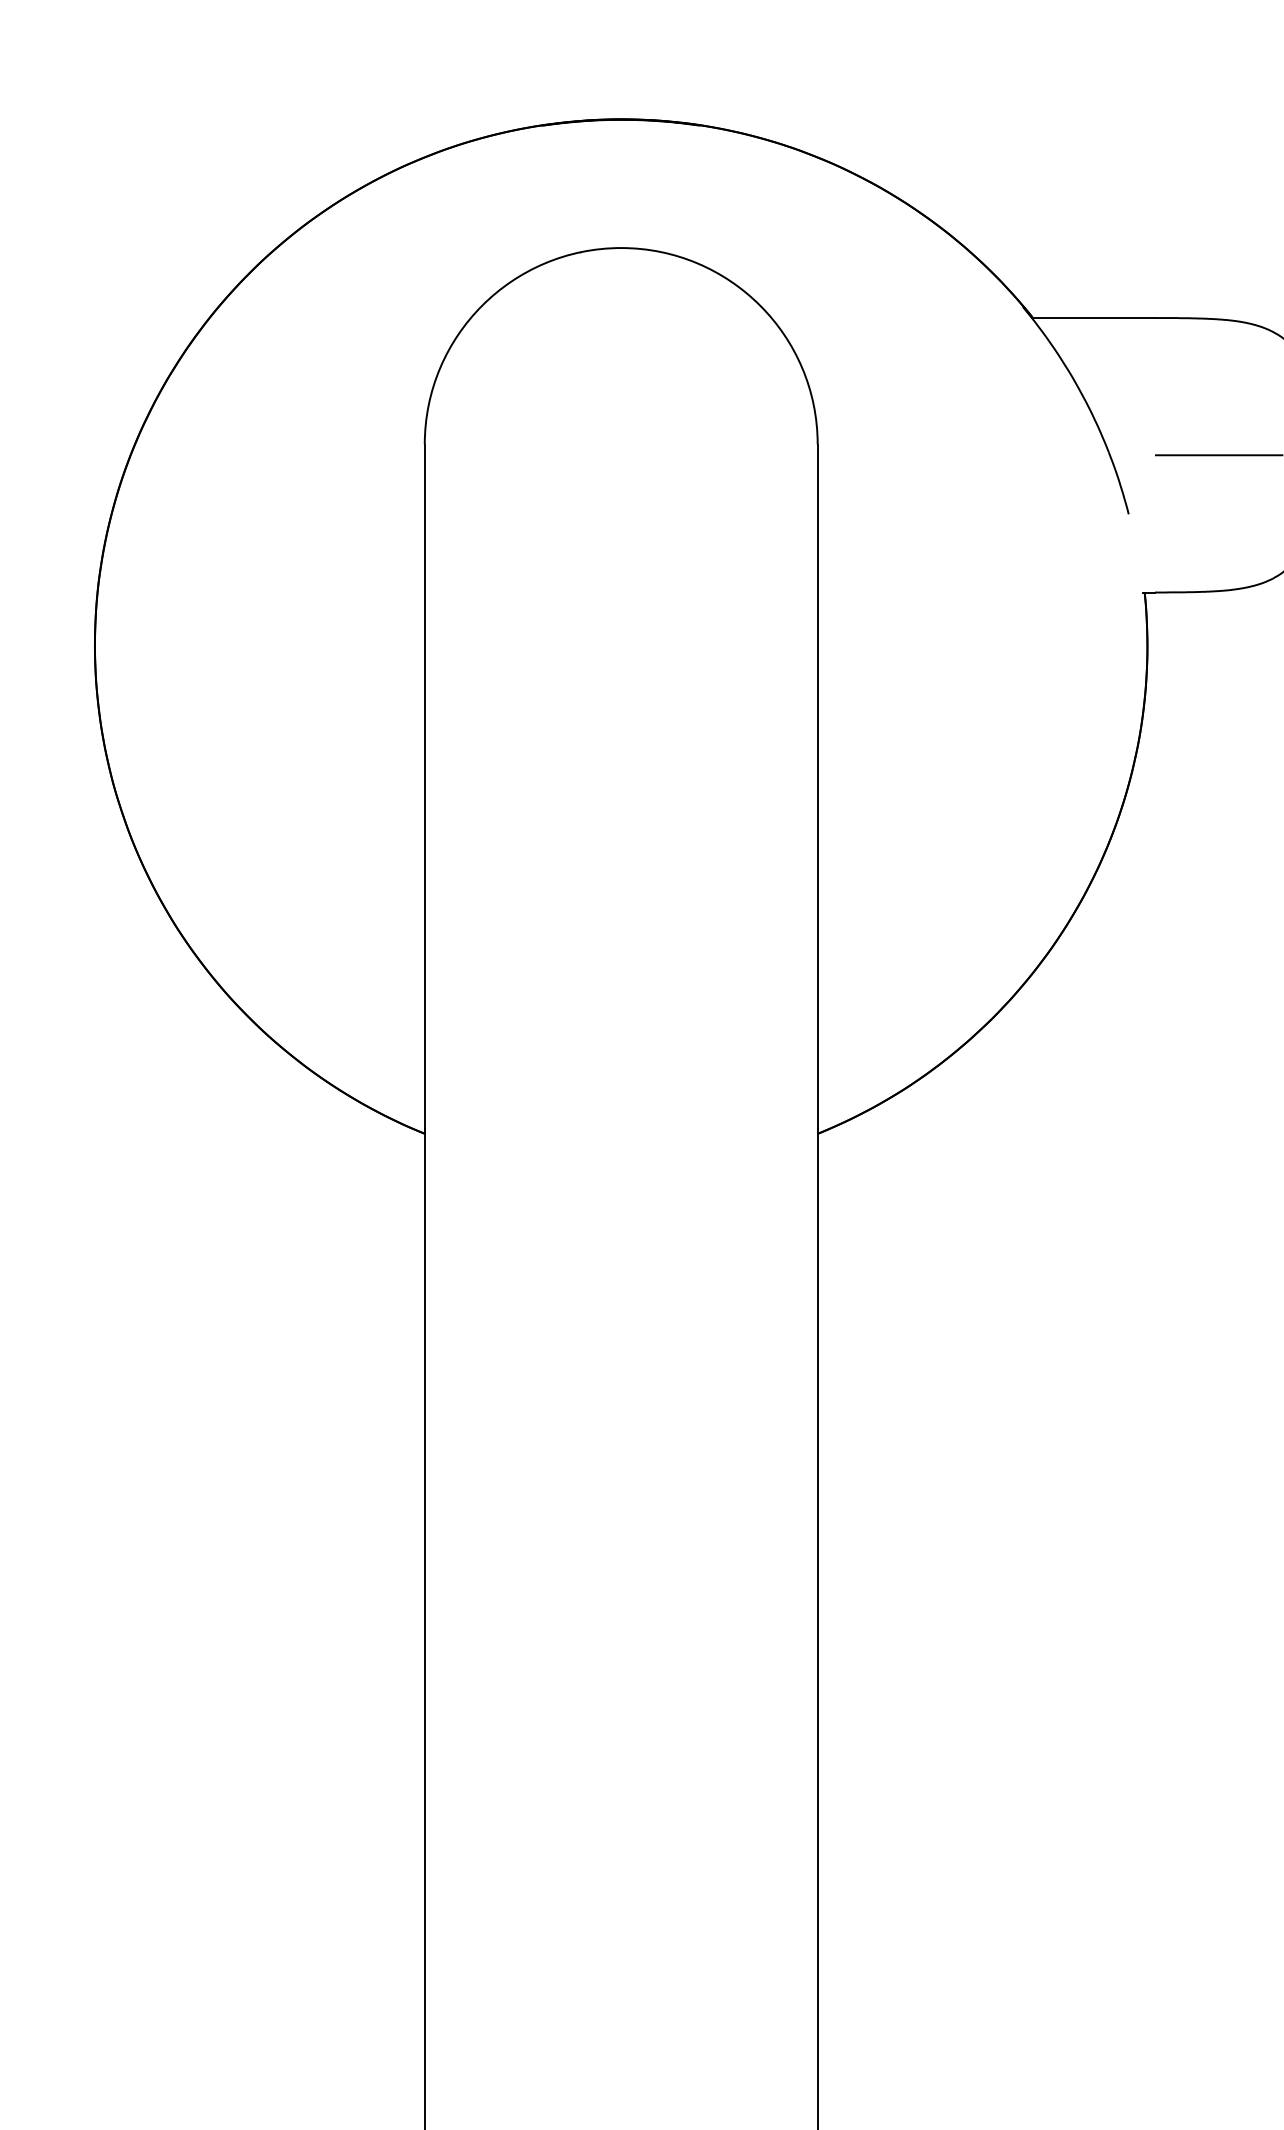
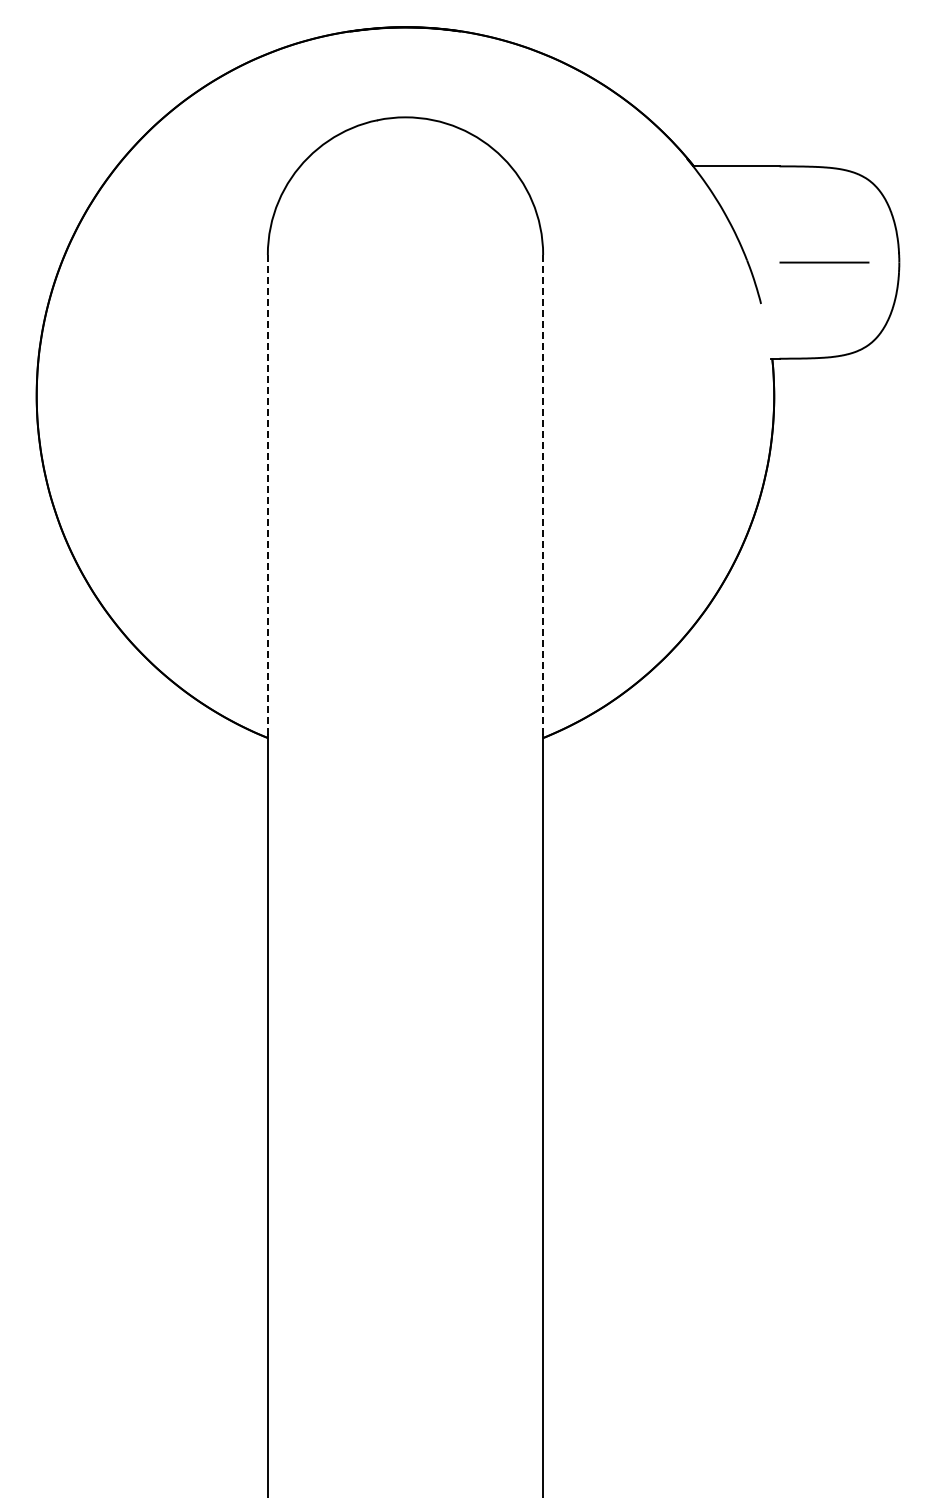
line: (424, 786) -> (267, 494), solid -> dashed
line: (818, 786) -> (543, 494), solid -> dashed

